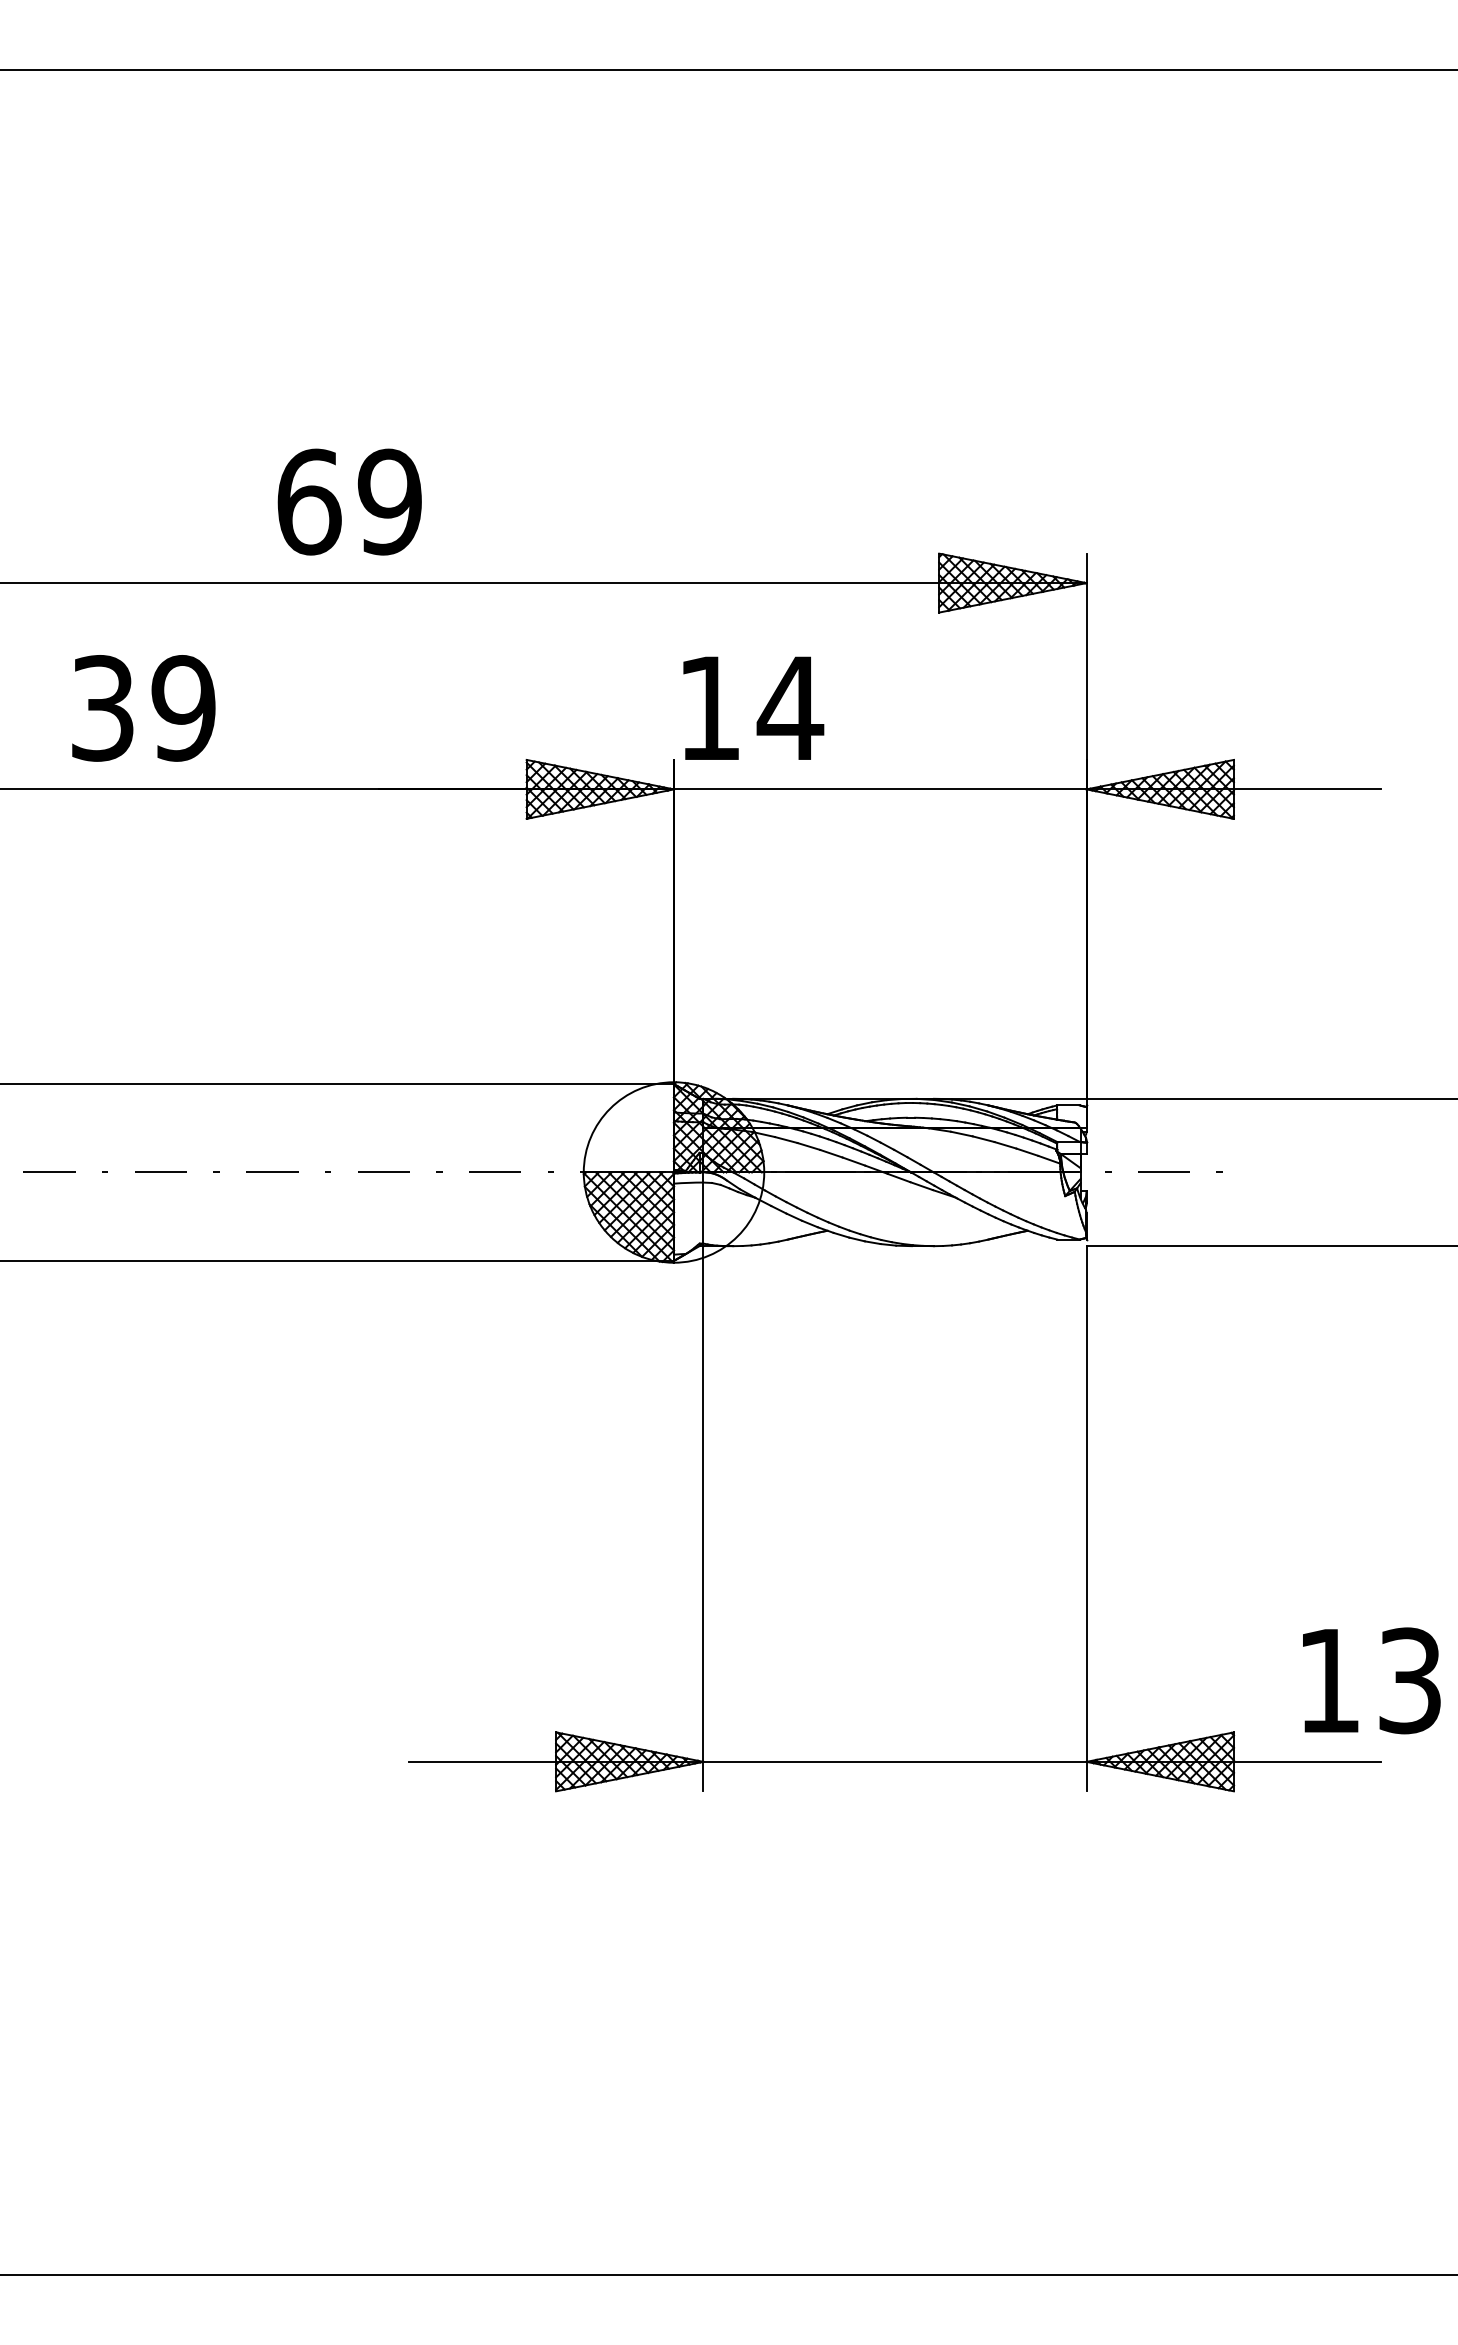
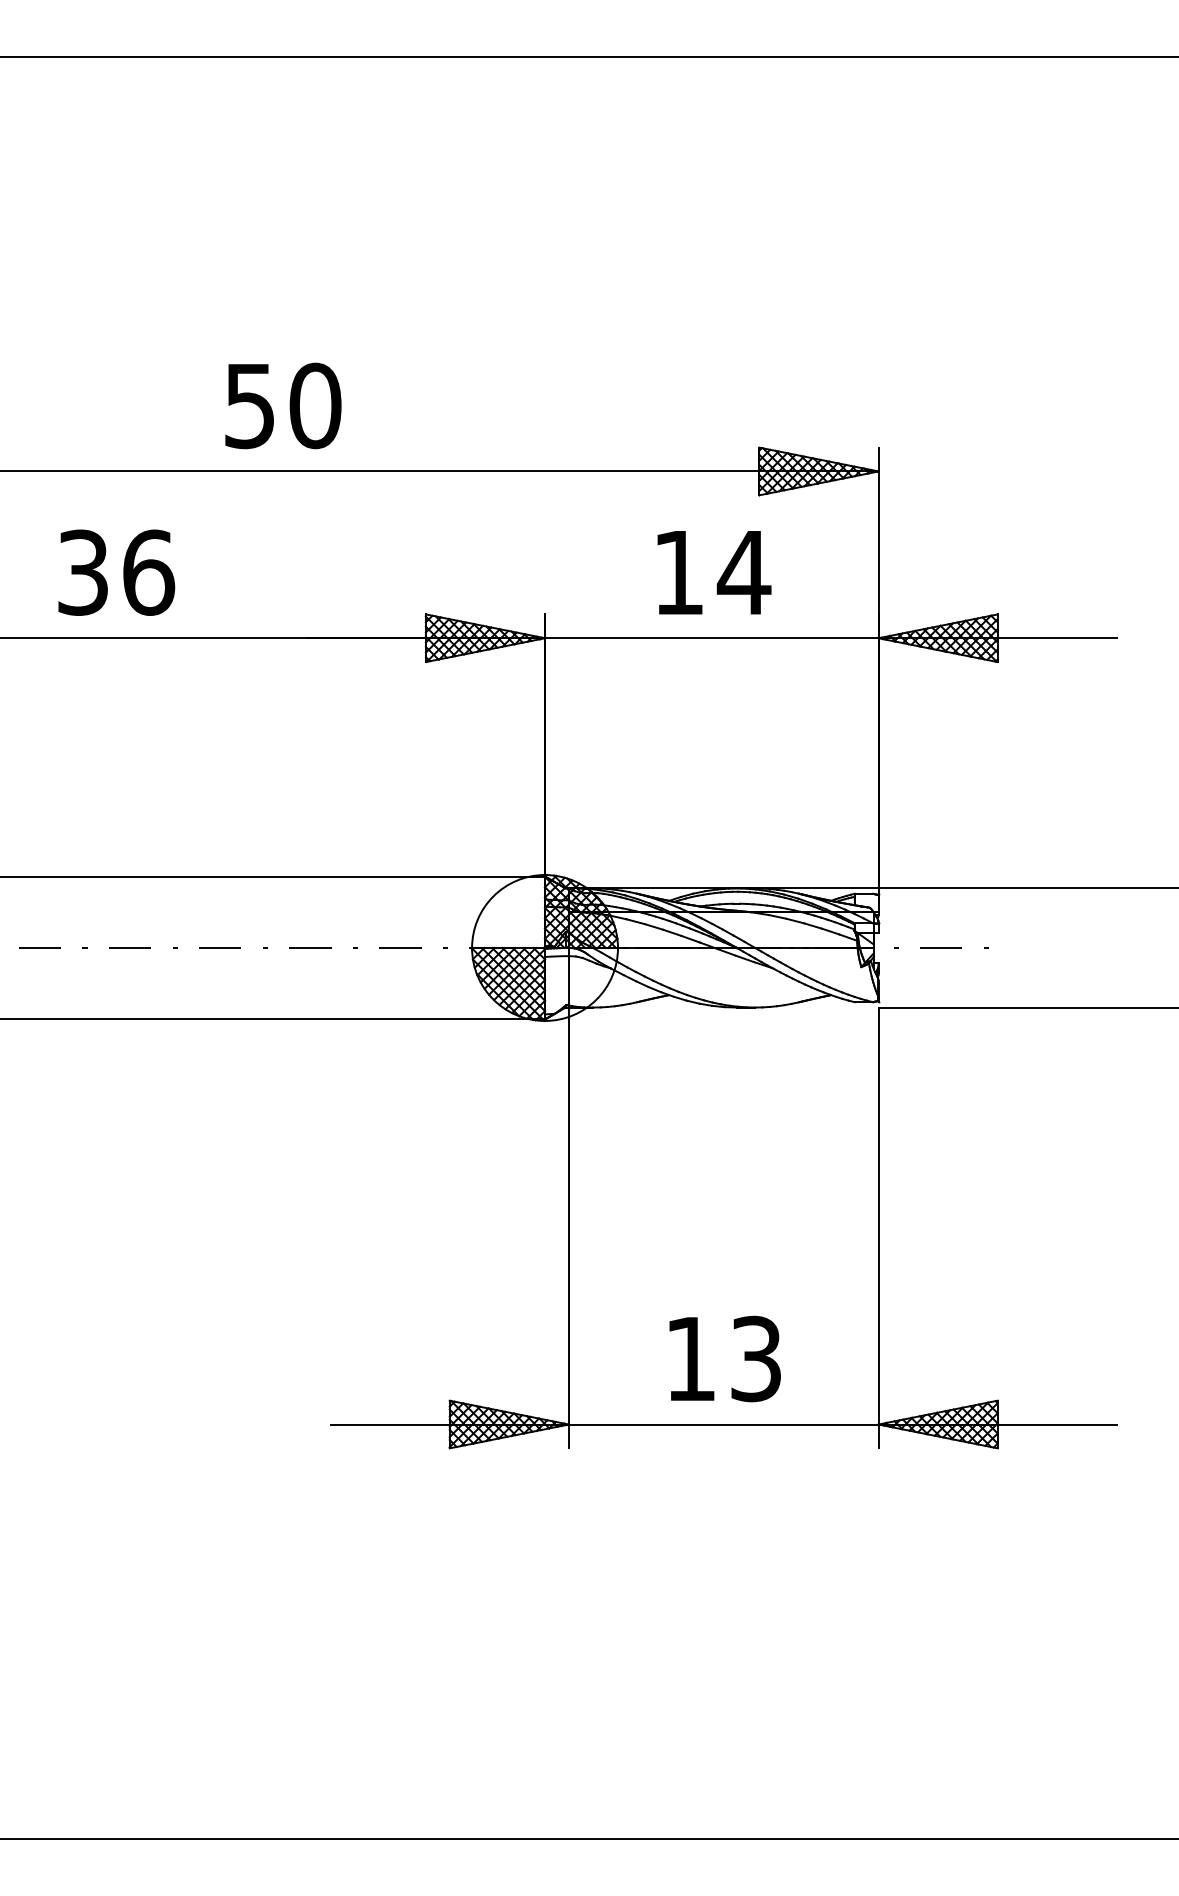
text: (349, 501) -> (282, 405), 69 -> 50
text: (183, 708) -> (148, 572), 39 -> 36
text: (753, 708) -> (714, 572), moved
text: (1370, 1680) -> (724, 1358), moved

